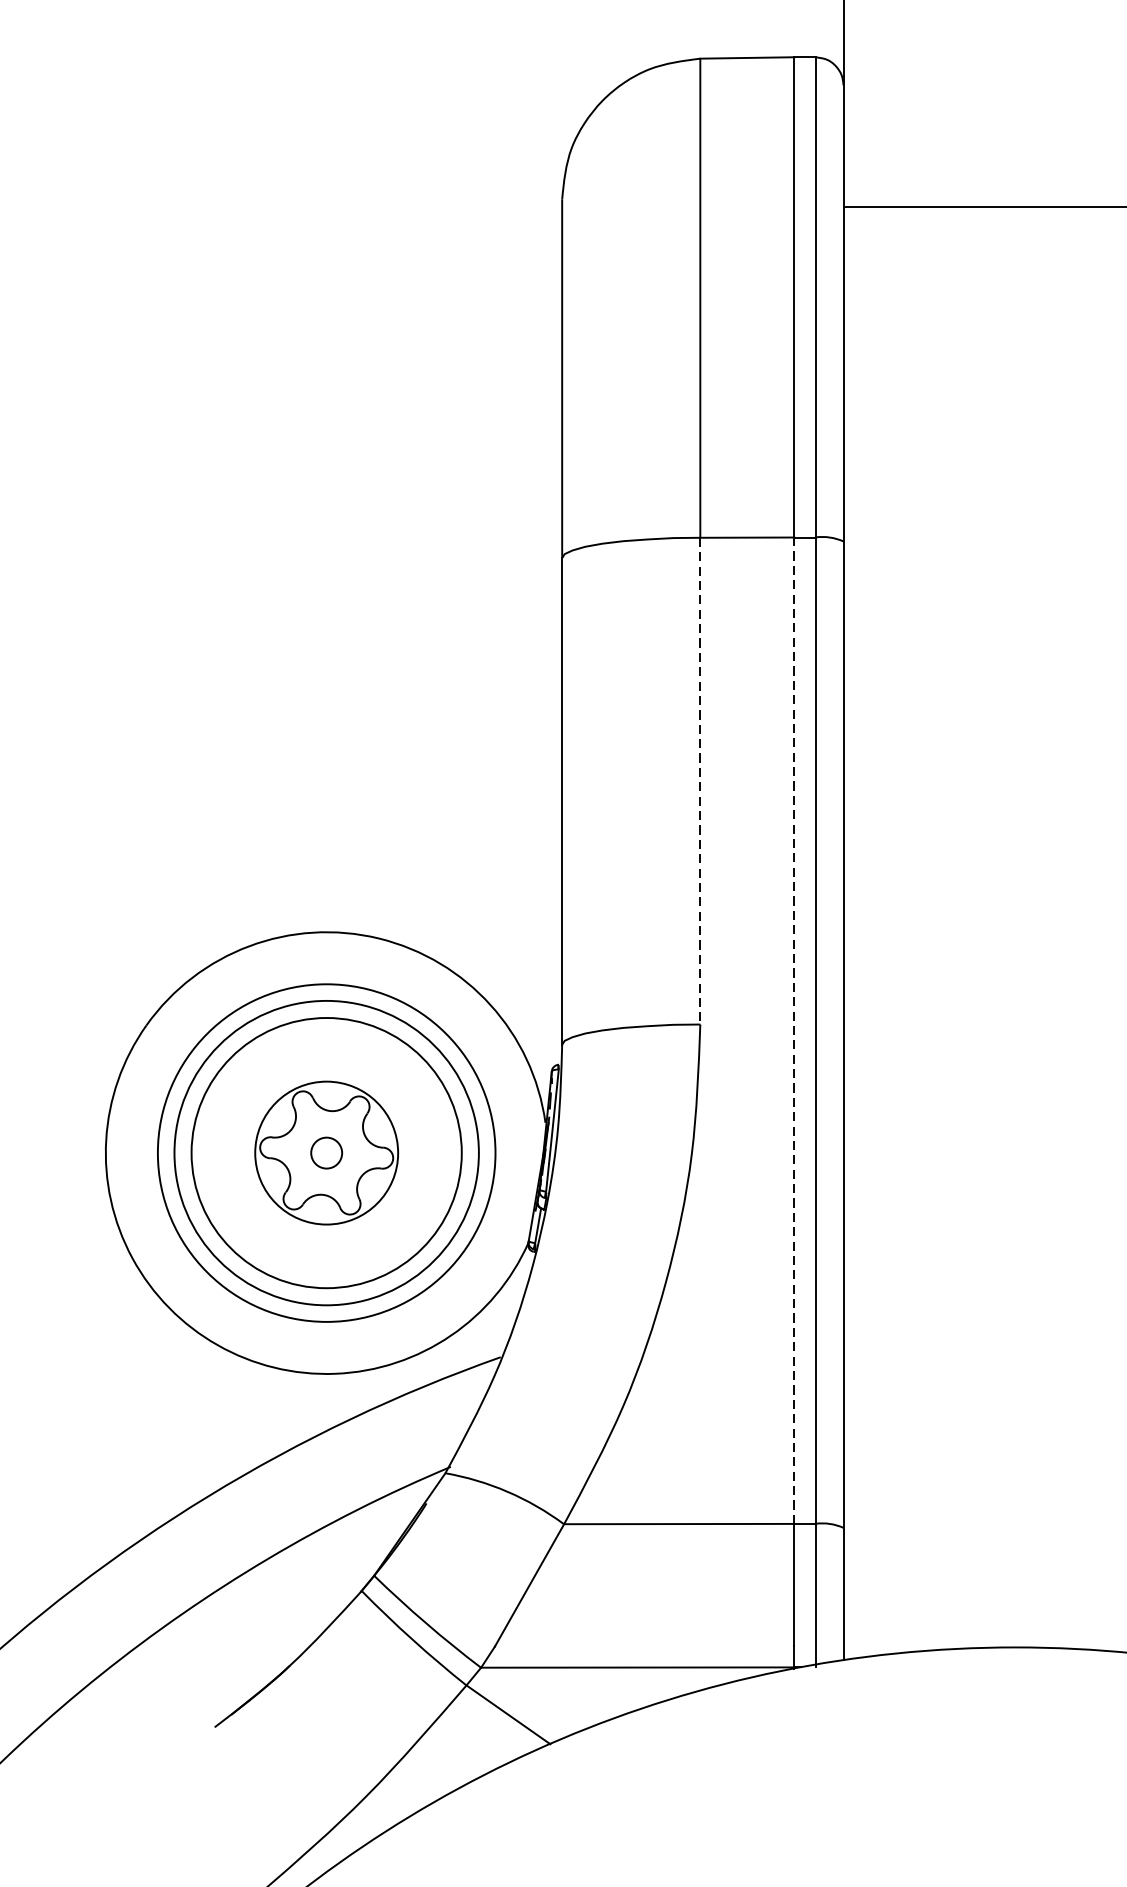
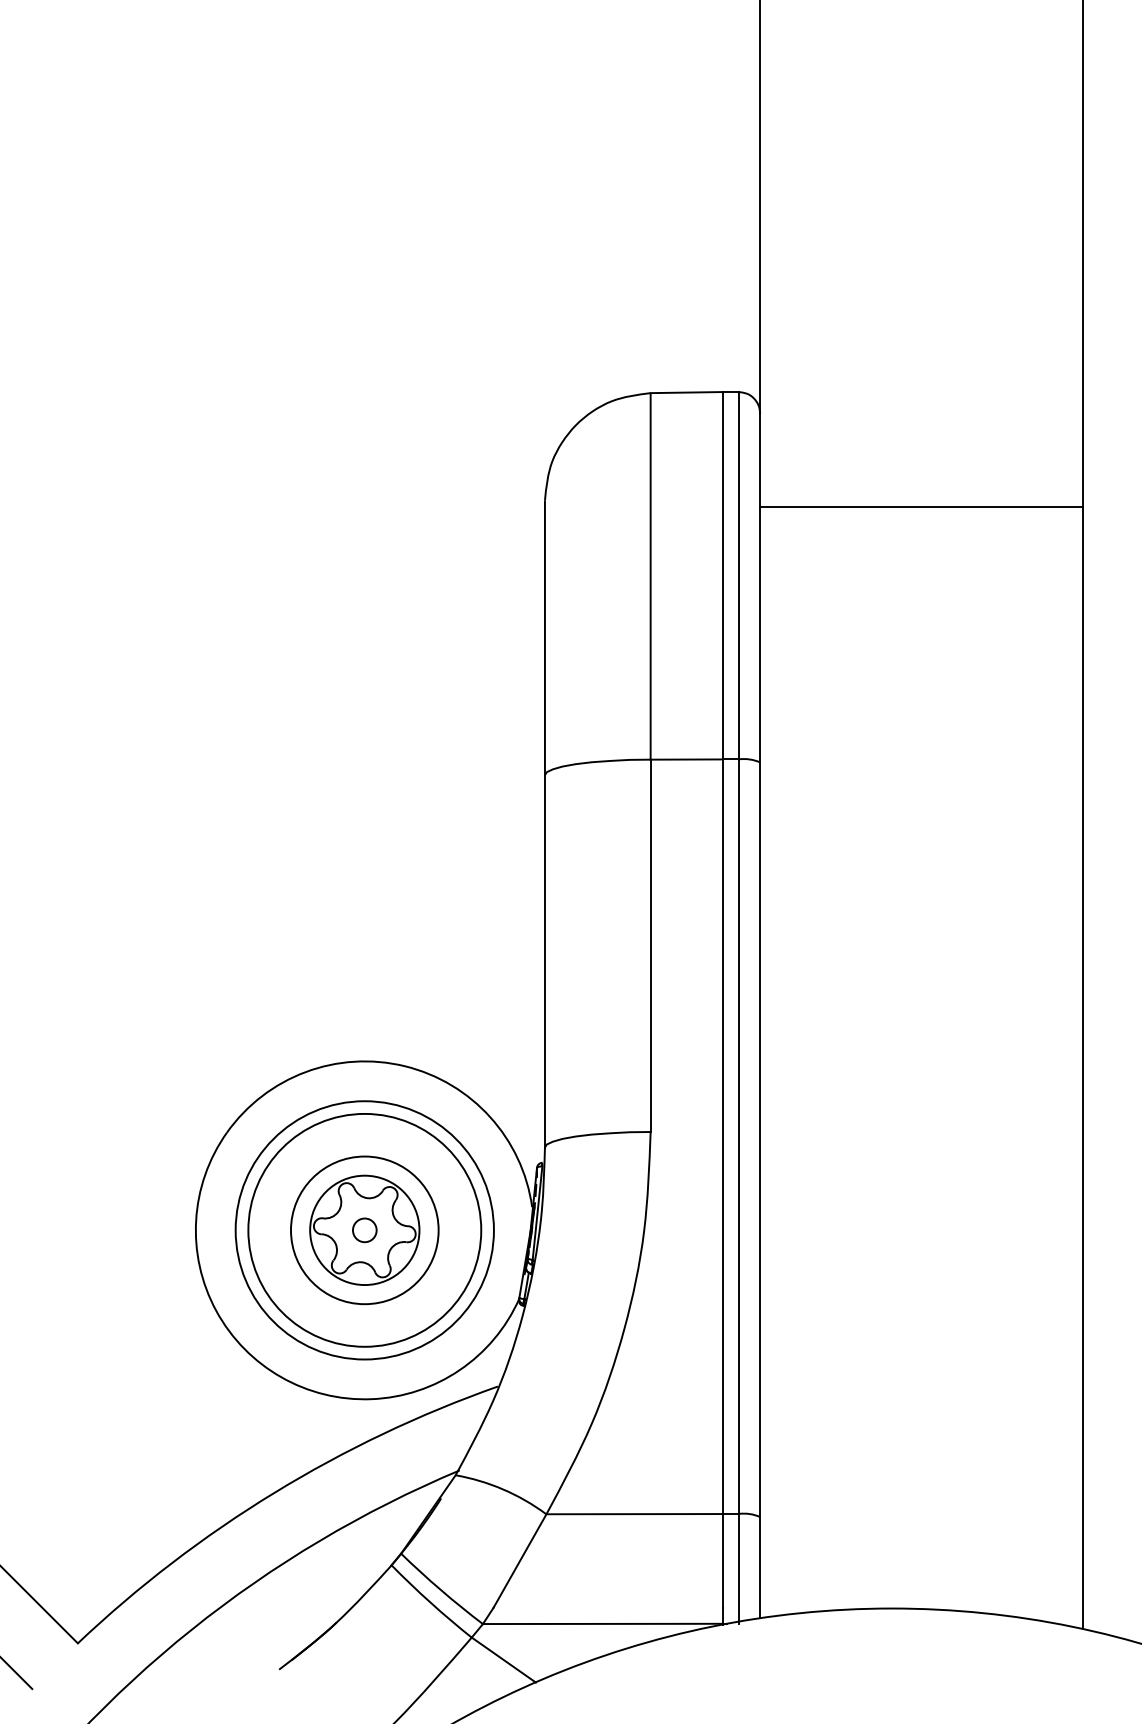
line: (700, 782) -> (650, 946), dashed -> solid
line: (794, 1030) -> (722, 1136), dashed -> solid
circle: (326, 1153) -> (364, 1230), size x0.71

